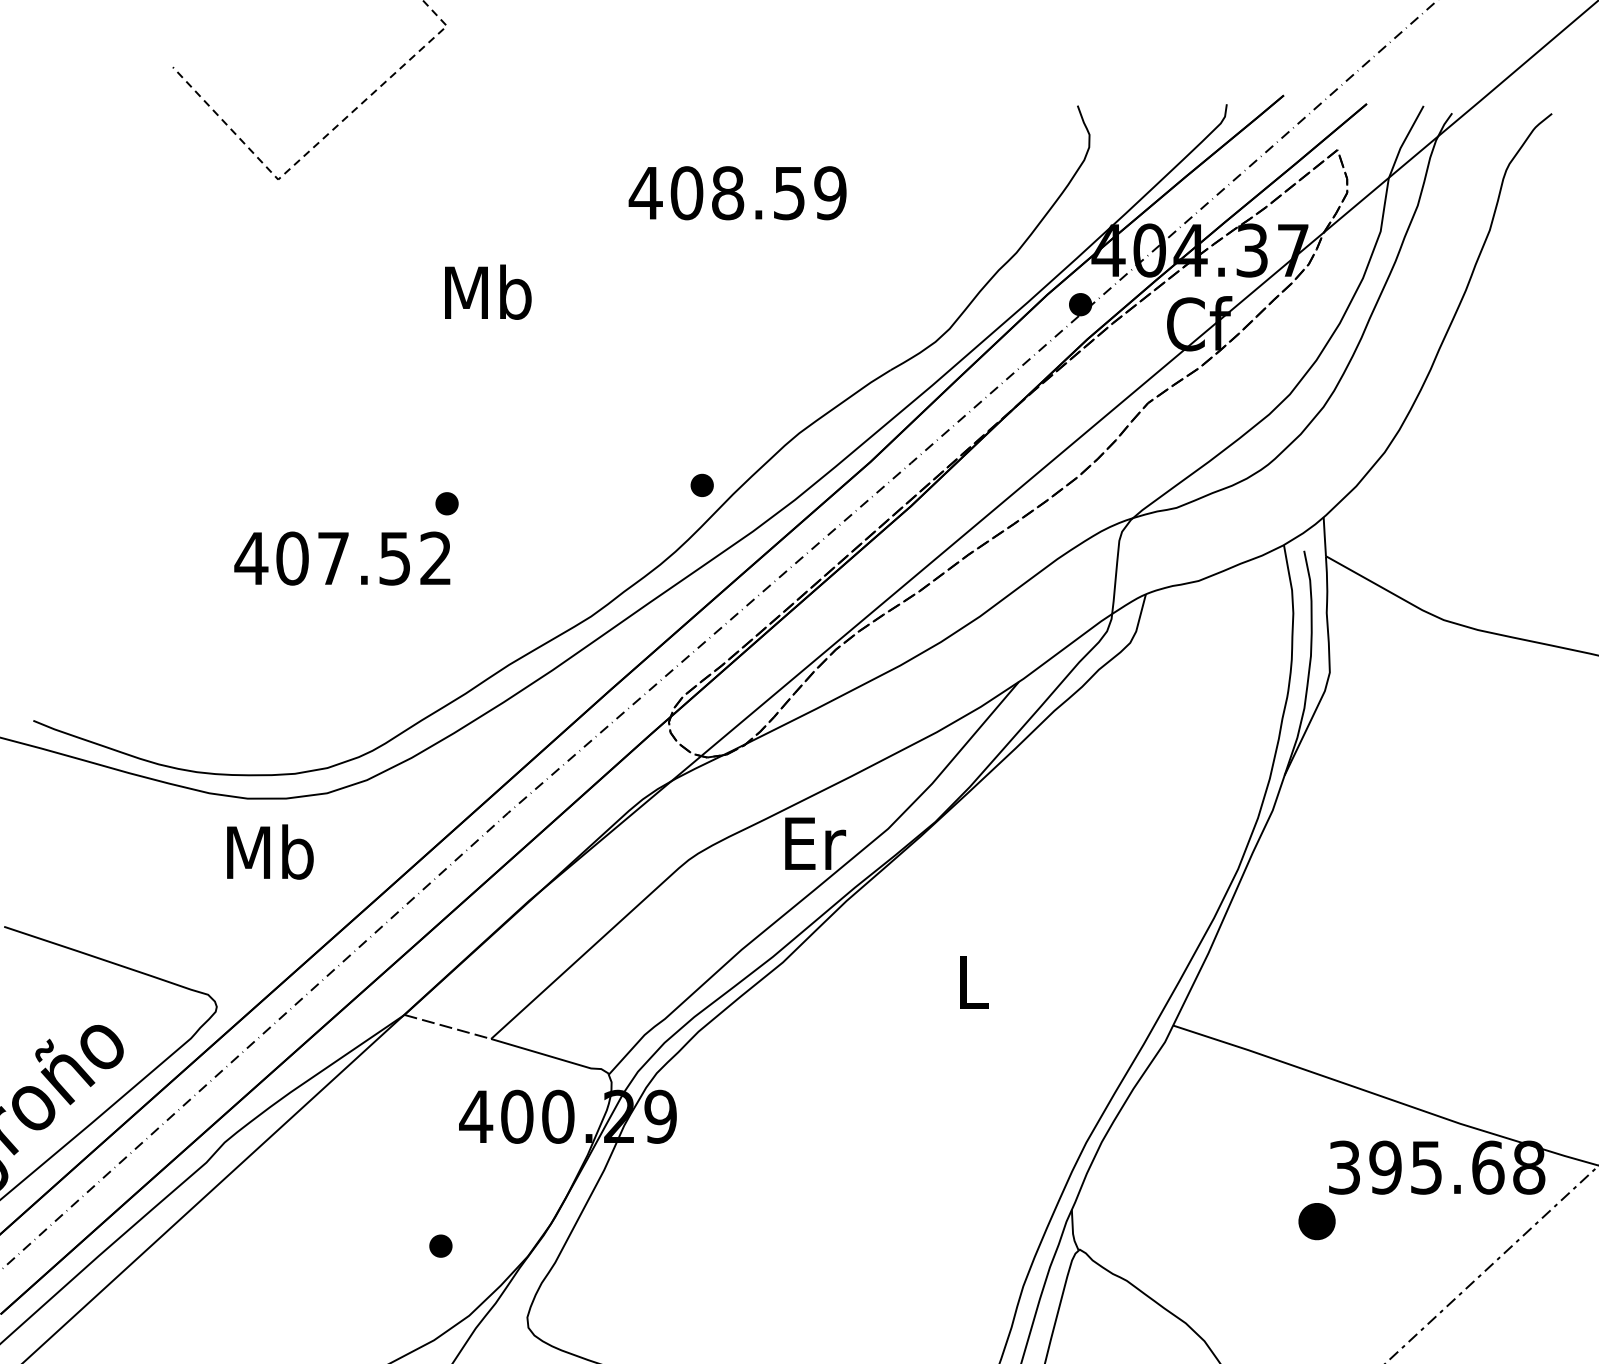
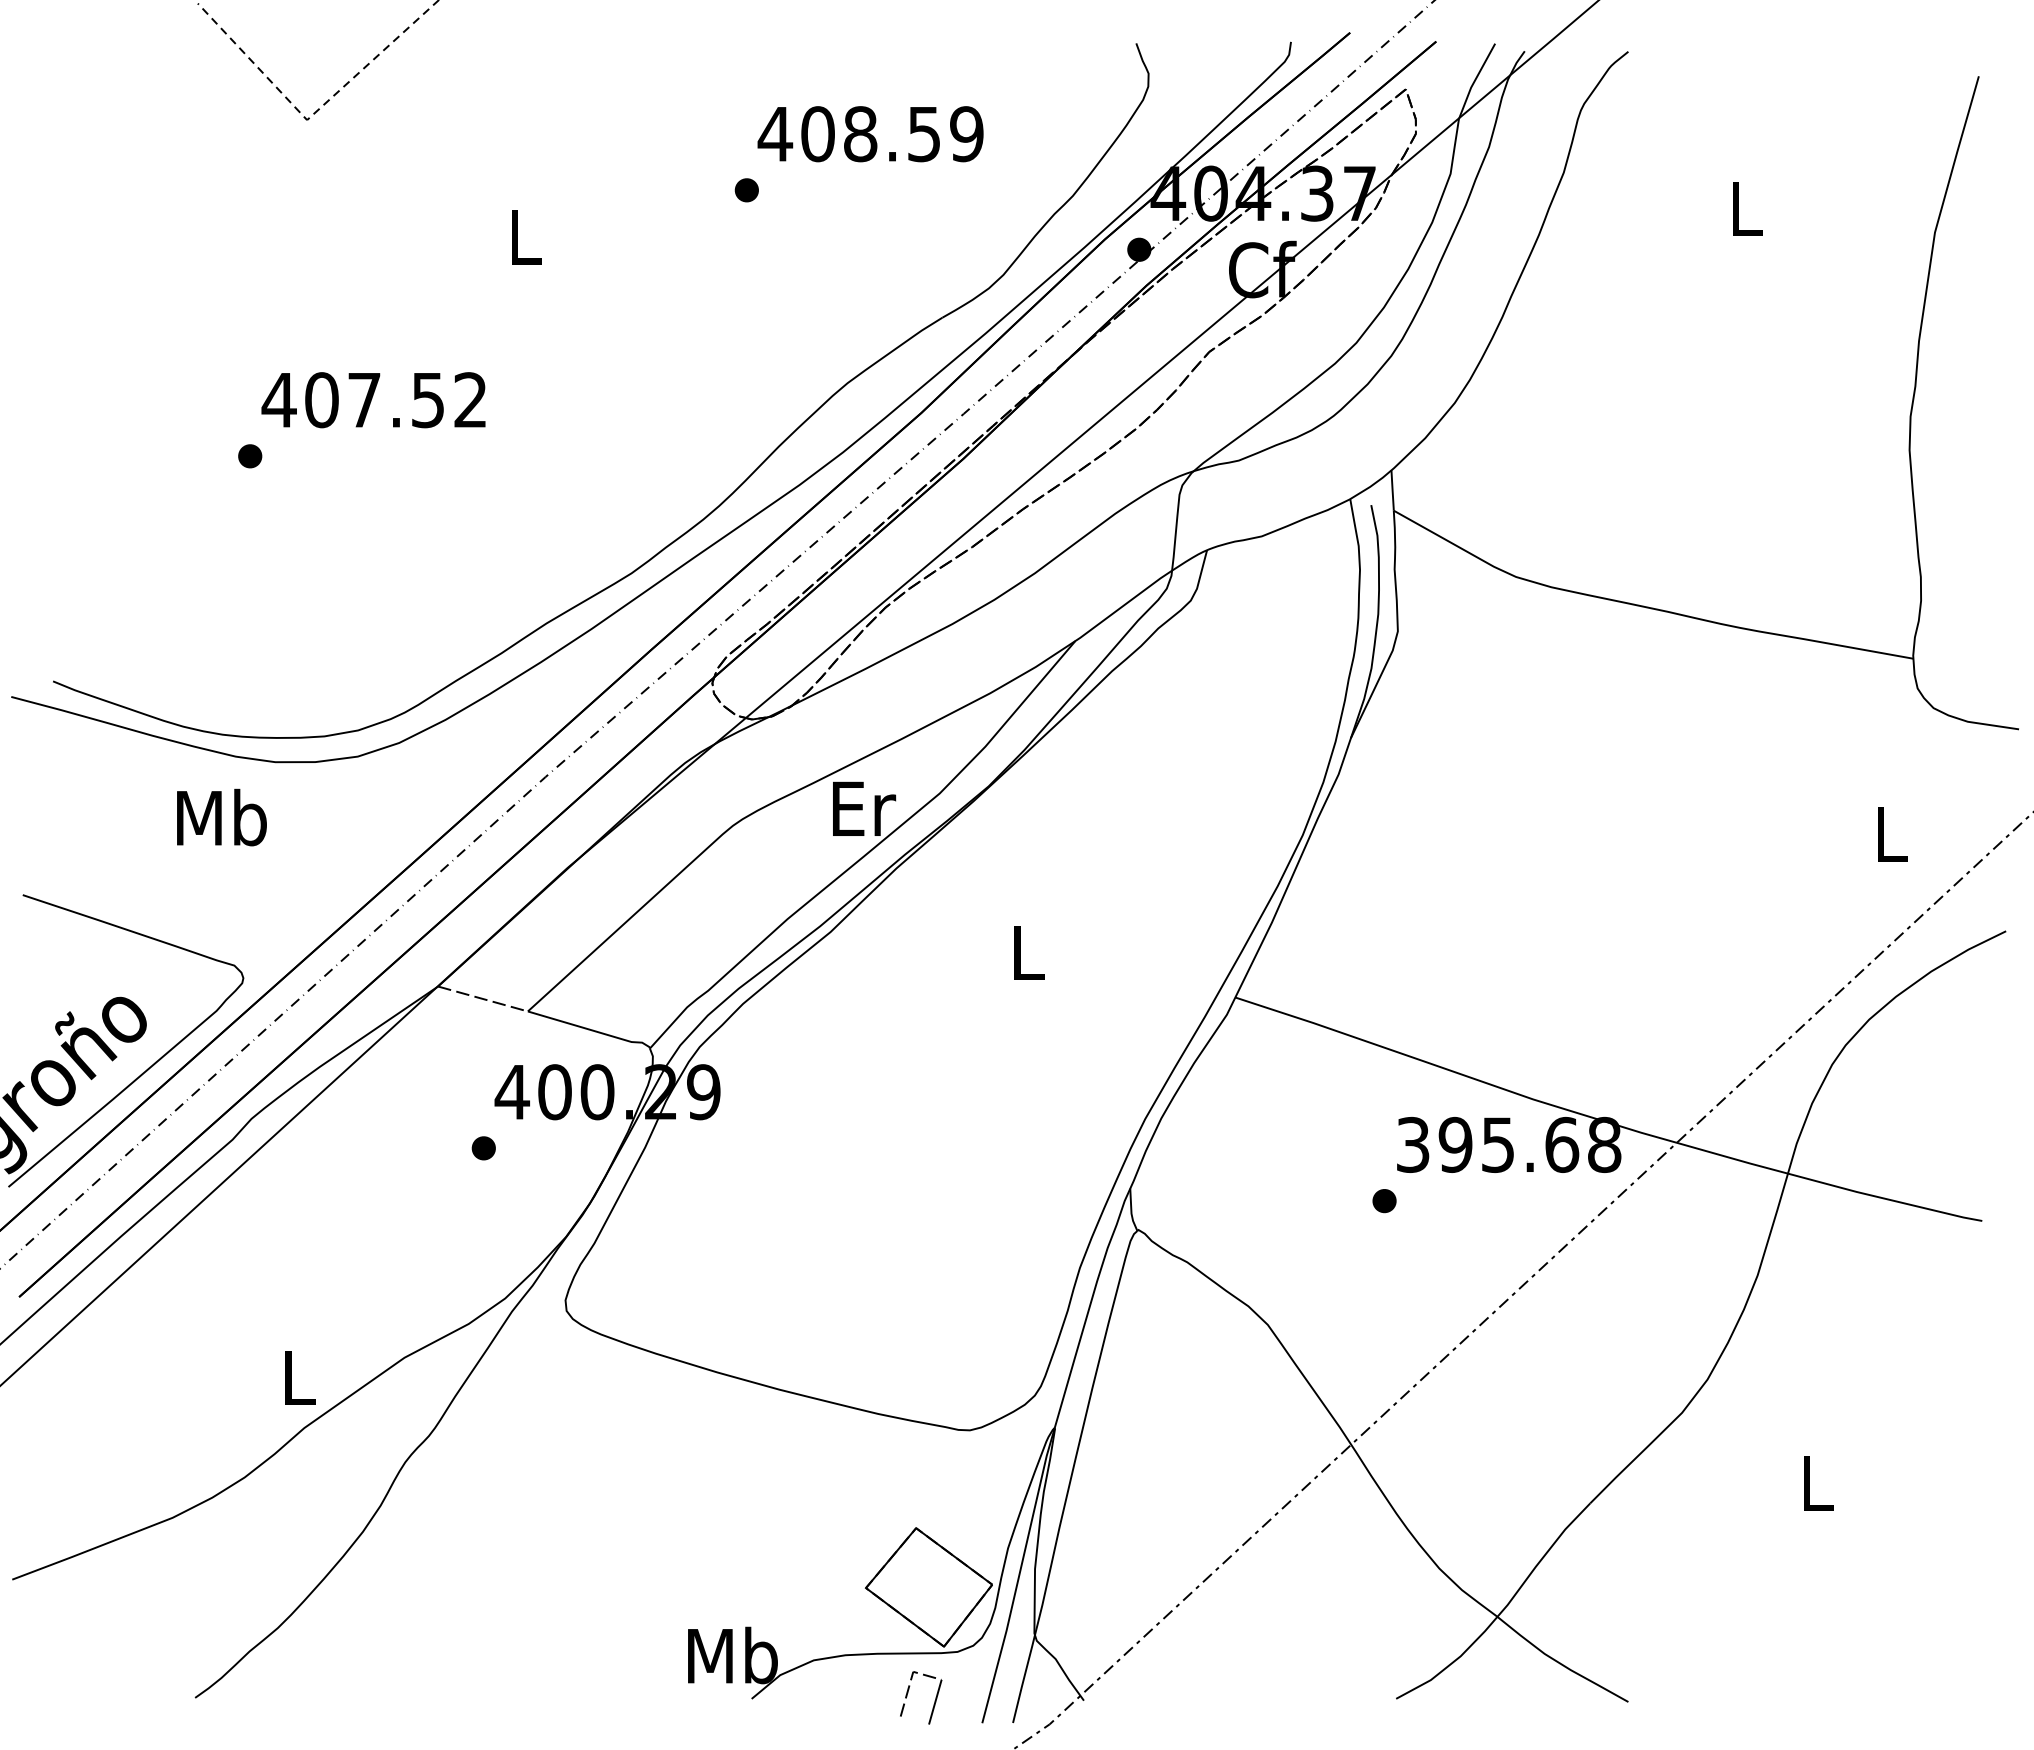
text: (737, 193) -> (870, 134), moved
text: (487, 291) -> (524, 236), Mb -> L
part: (701, 485) -> (746, 190), moved
part: (447, 503) -> (250, 456), moved
text: (342, 558) -> (373, 400), moved
text: (269, 851) -> (221, 817), moved
part: (1316, 1222) -> (1384, 1201), size x0.62
part: (440, 1246) -> (483, 1148), moved

